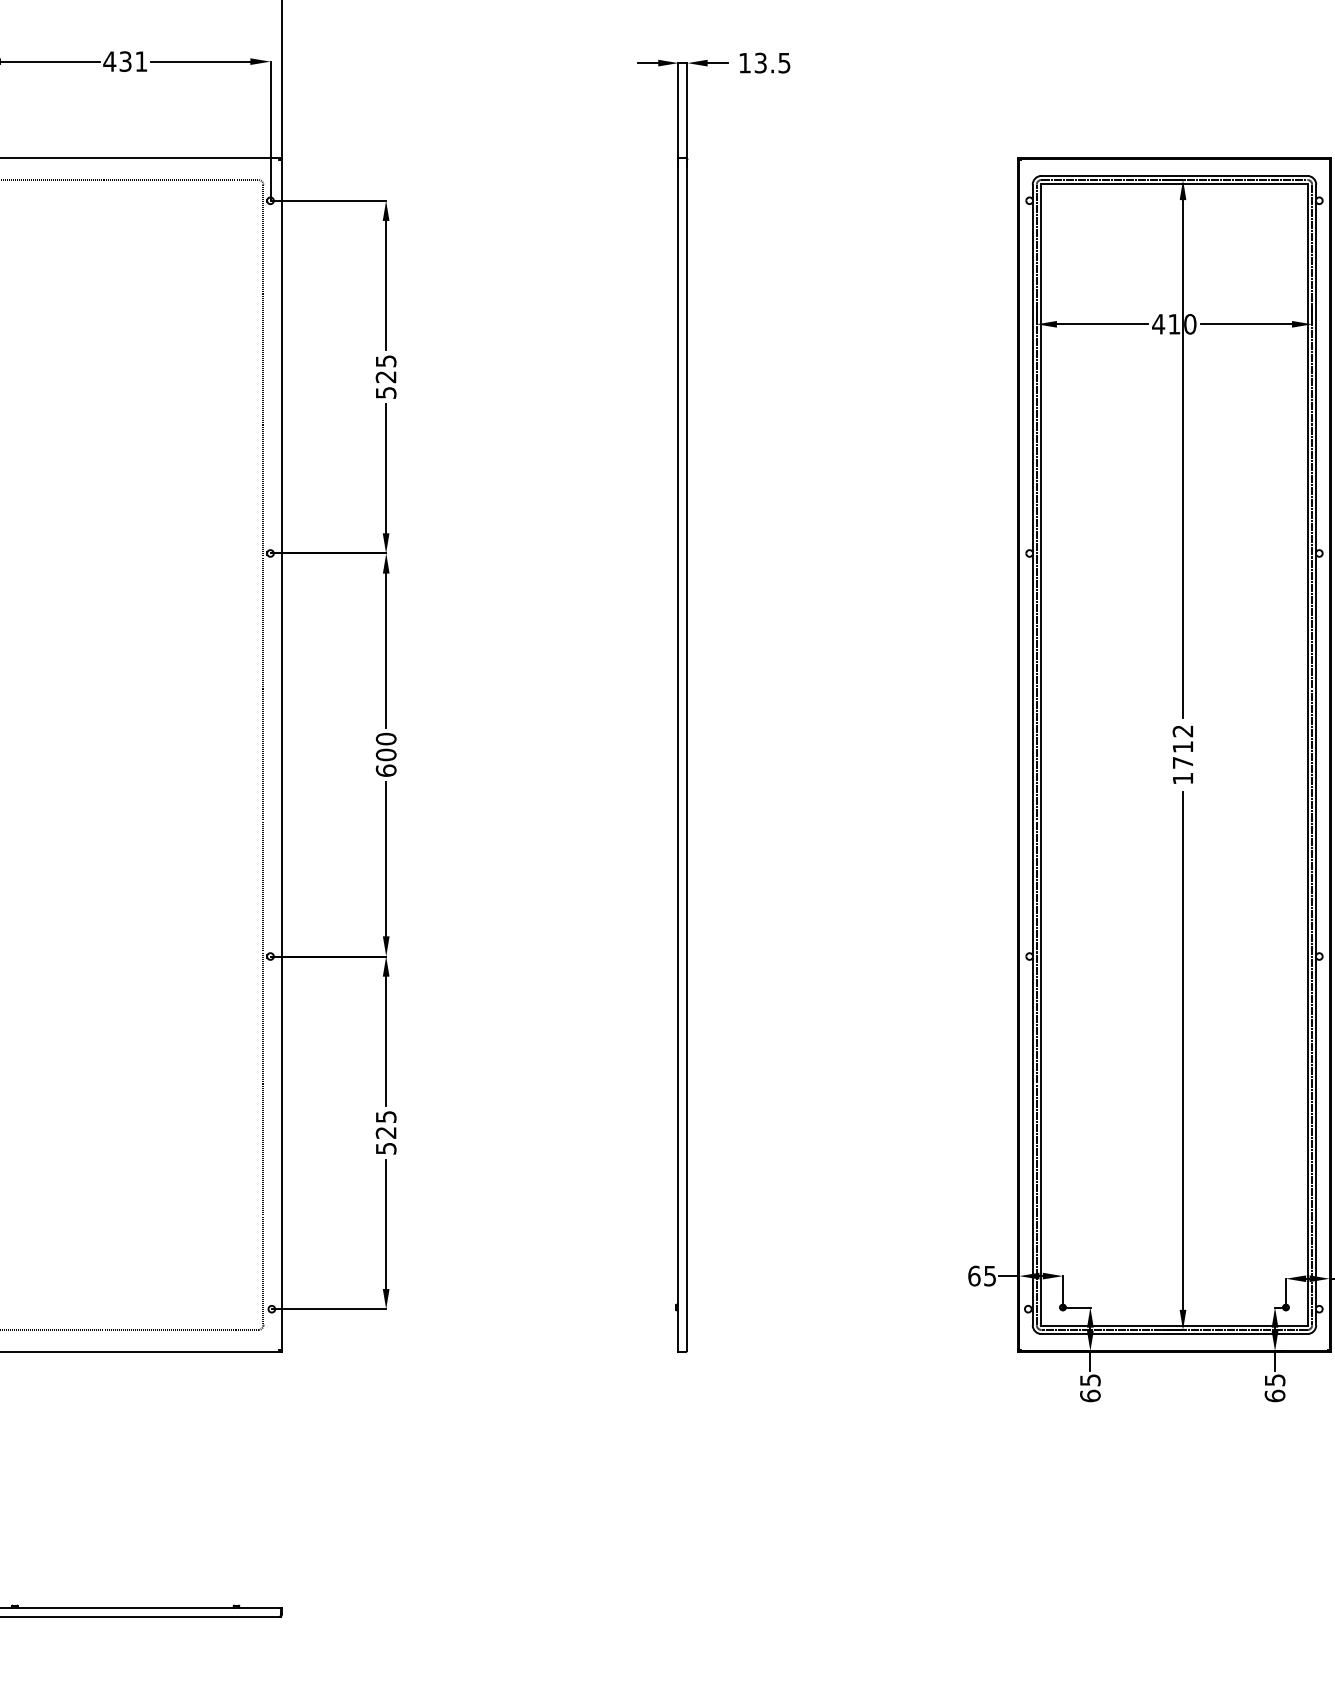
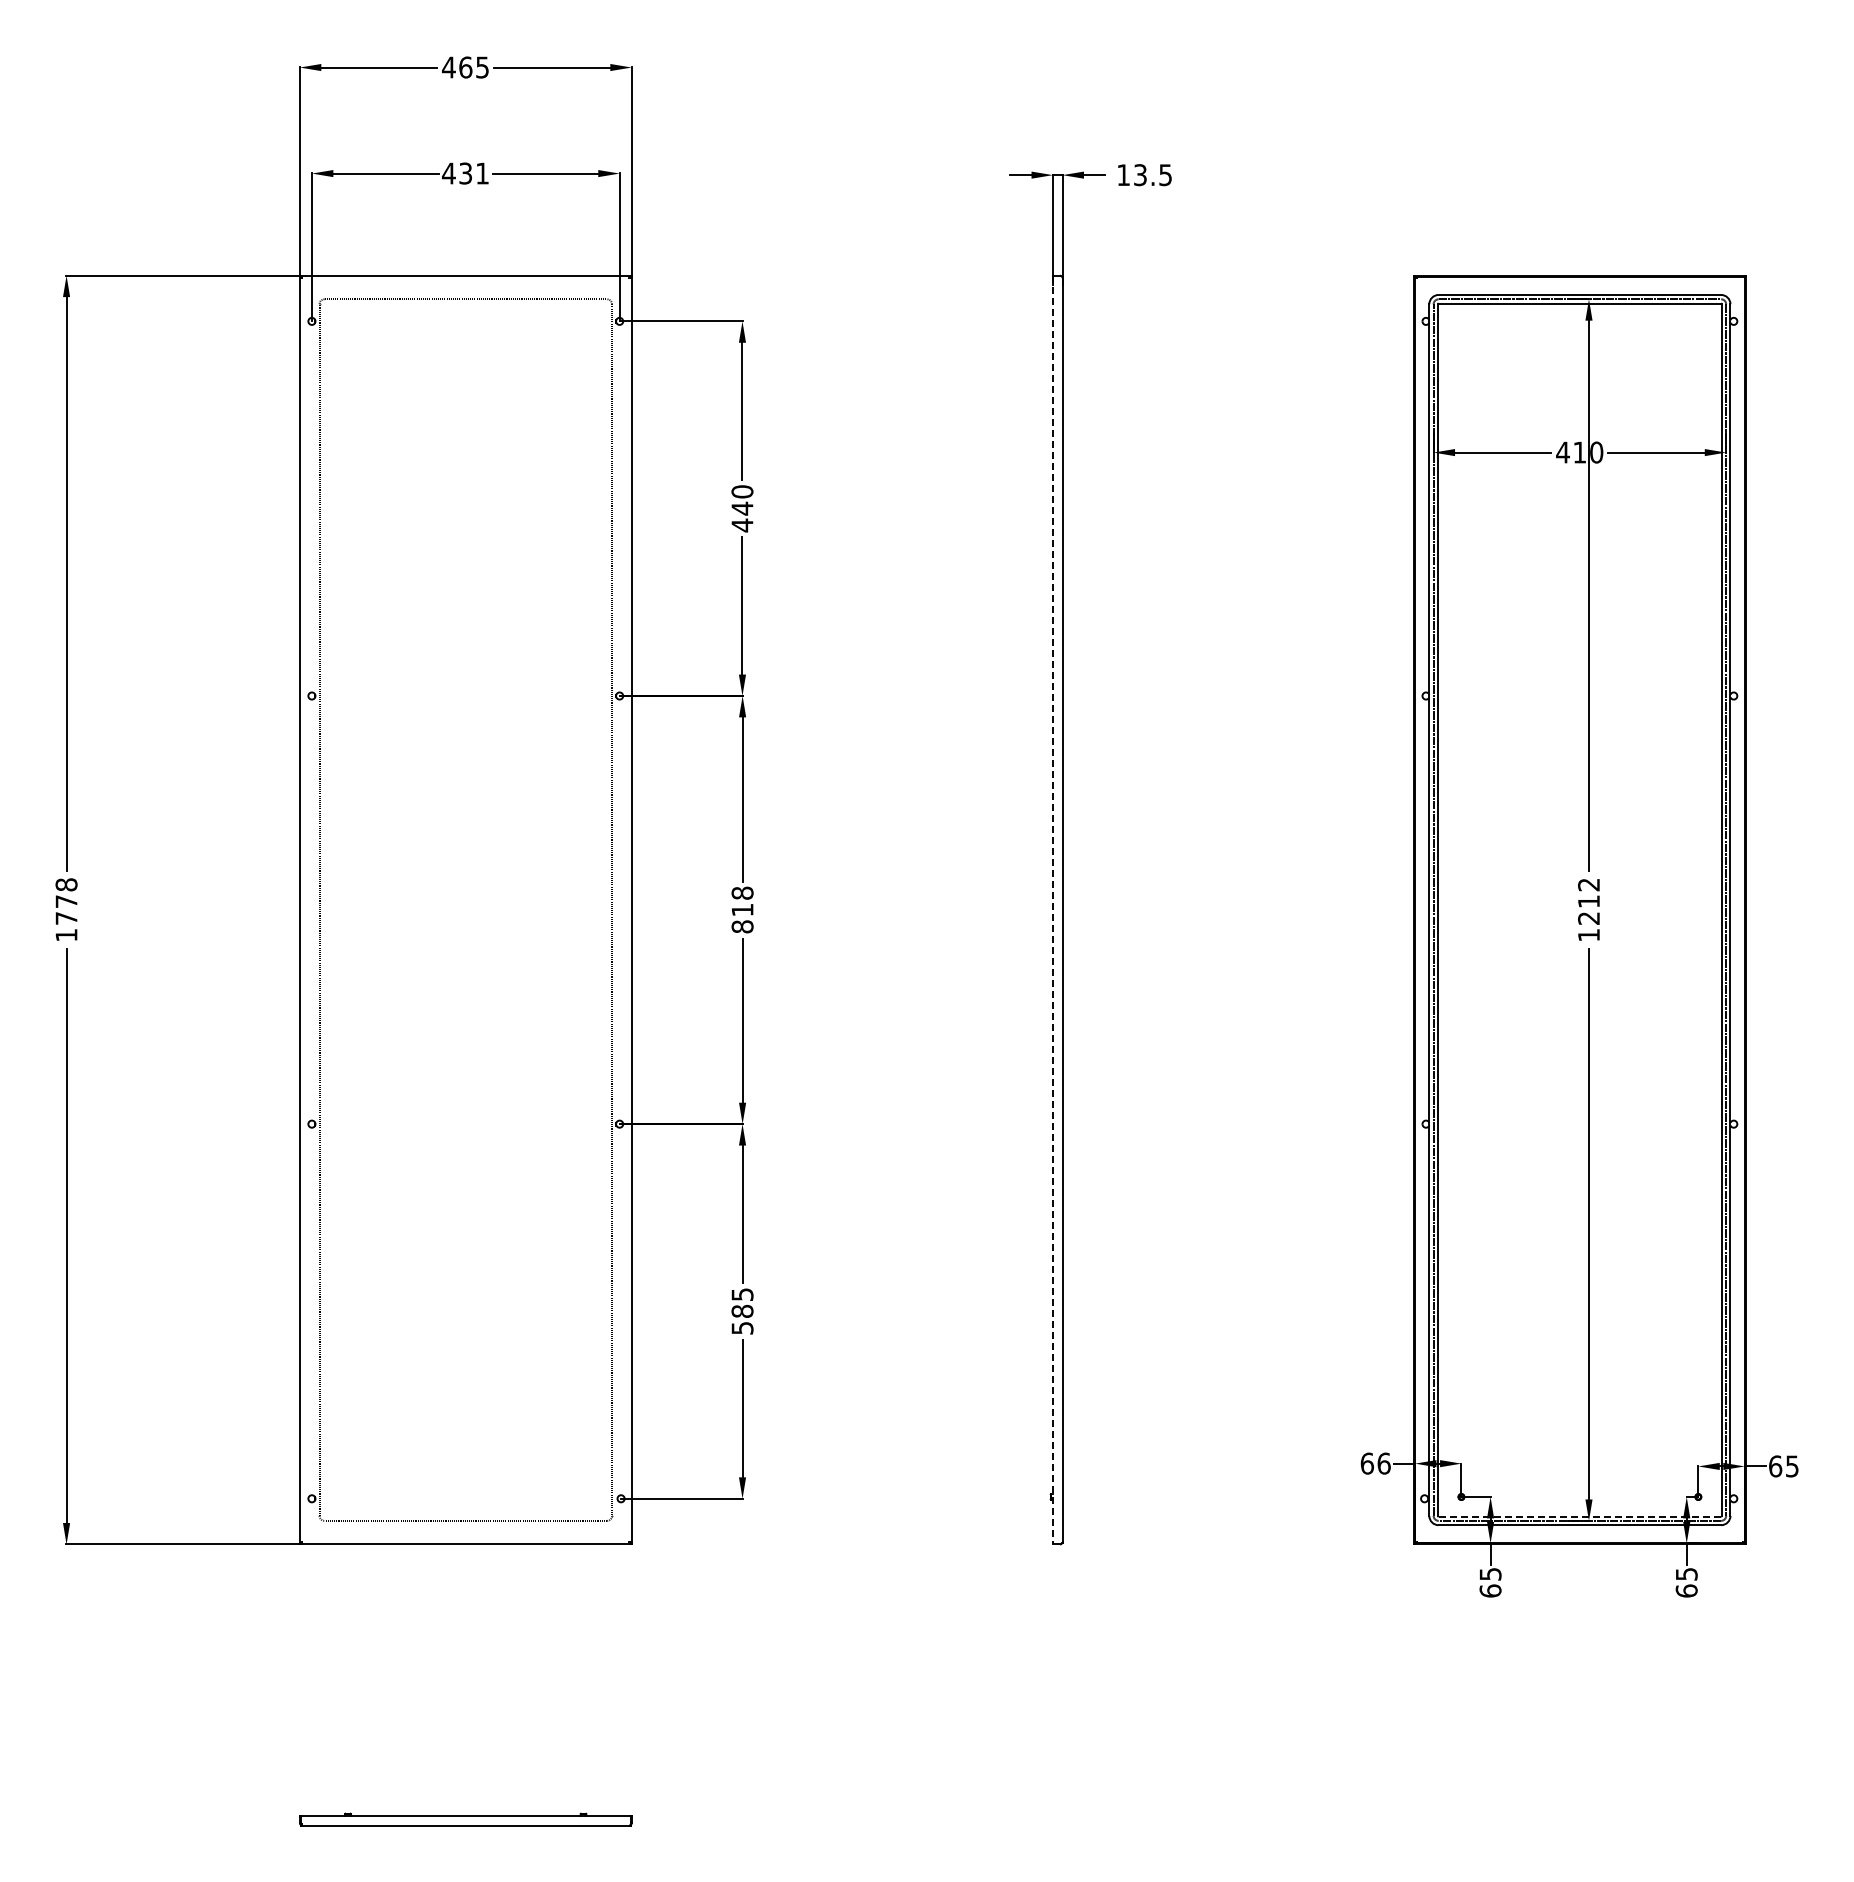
text: (386, 376) -> (742, 508), 525 -> 440
text: (386, 754) -> (742, 909), 600 -> 818
line: (677, 755) -> (1052, 910), solid -> dashed
text: (1182, 762) -> (1588, 918), 1712 -> 1212
text: (386, 1131) -> (742, 1310), 525 -> 585
text: (989, 1275) -> (1383, 1463), 65 -> 66
line: (1175, 1325) -> (1580, 1516), solid -> dashed

